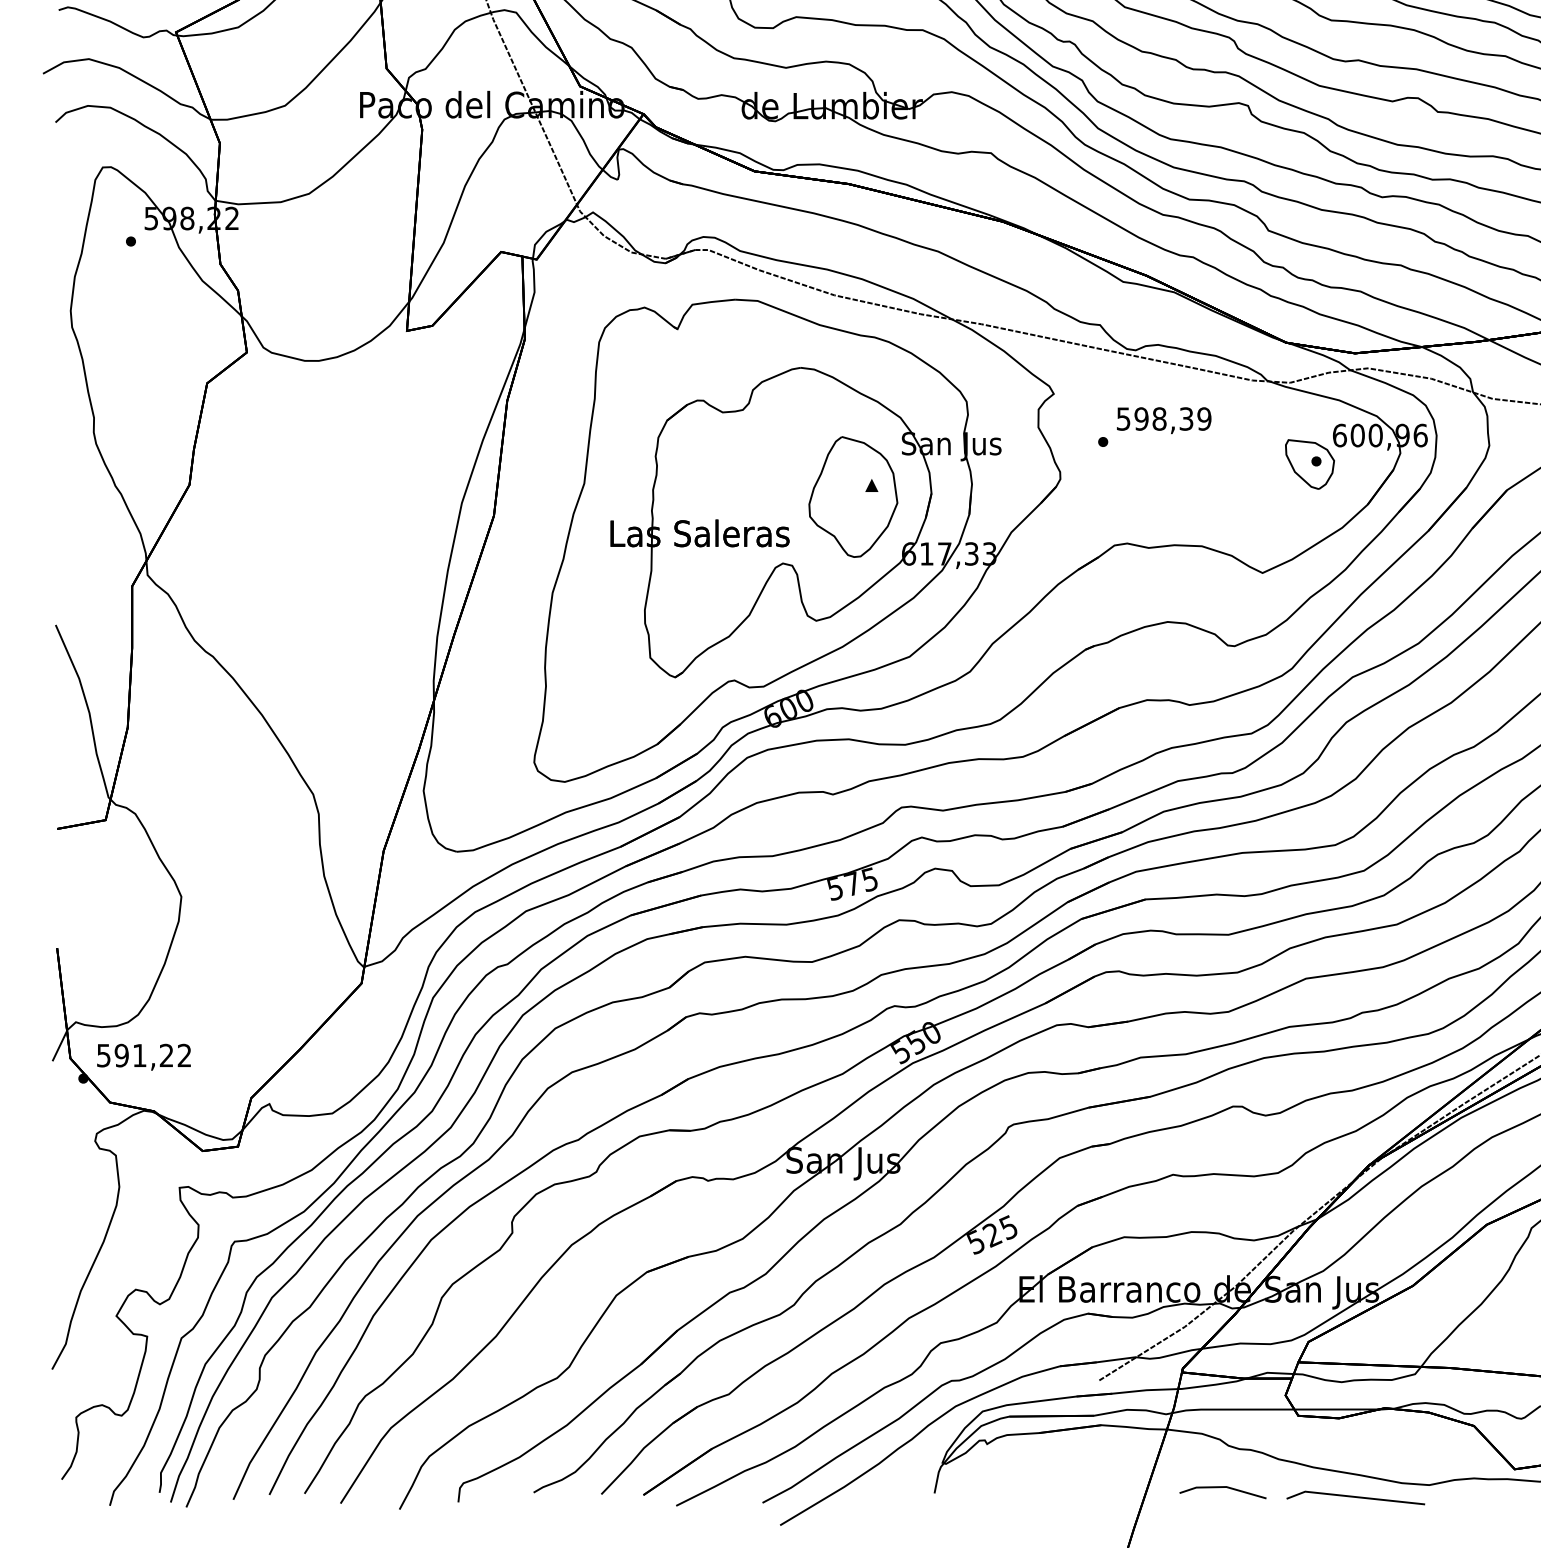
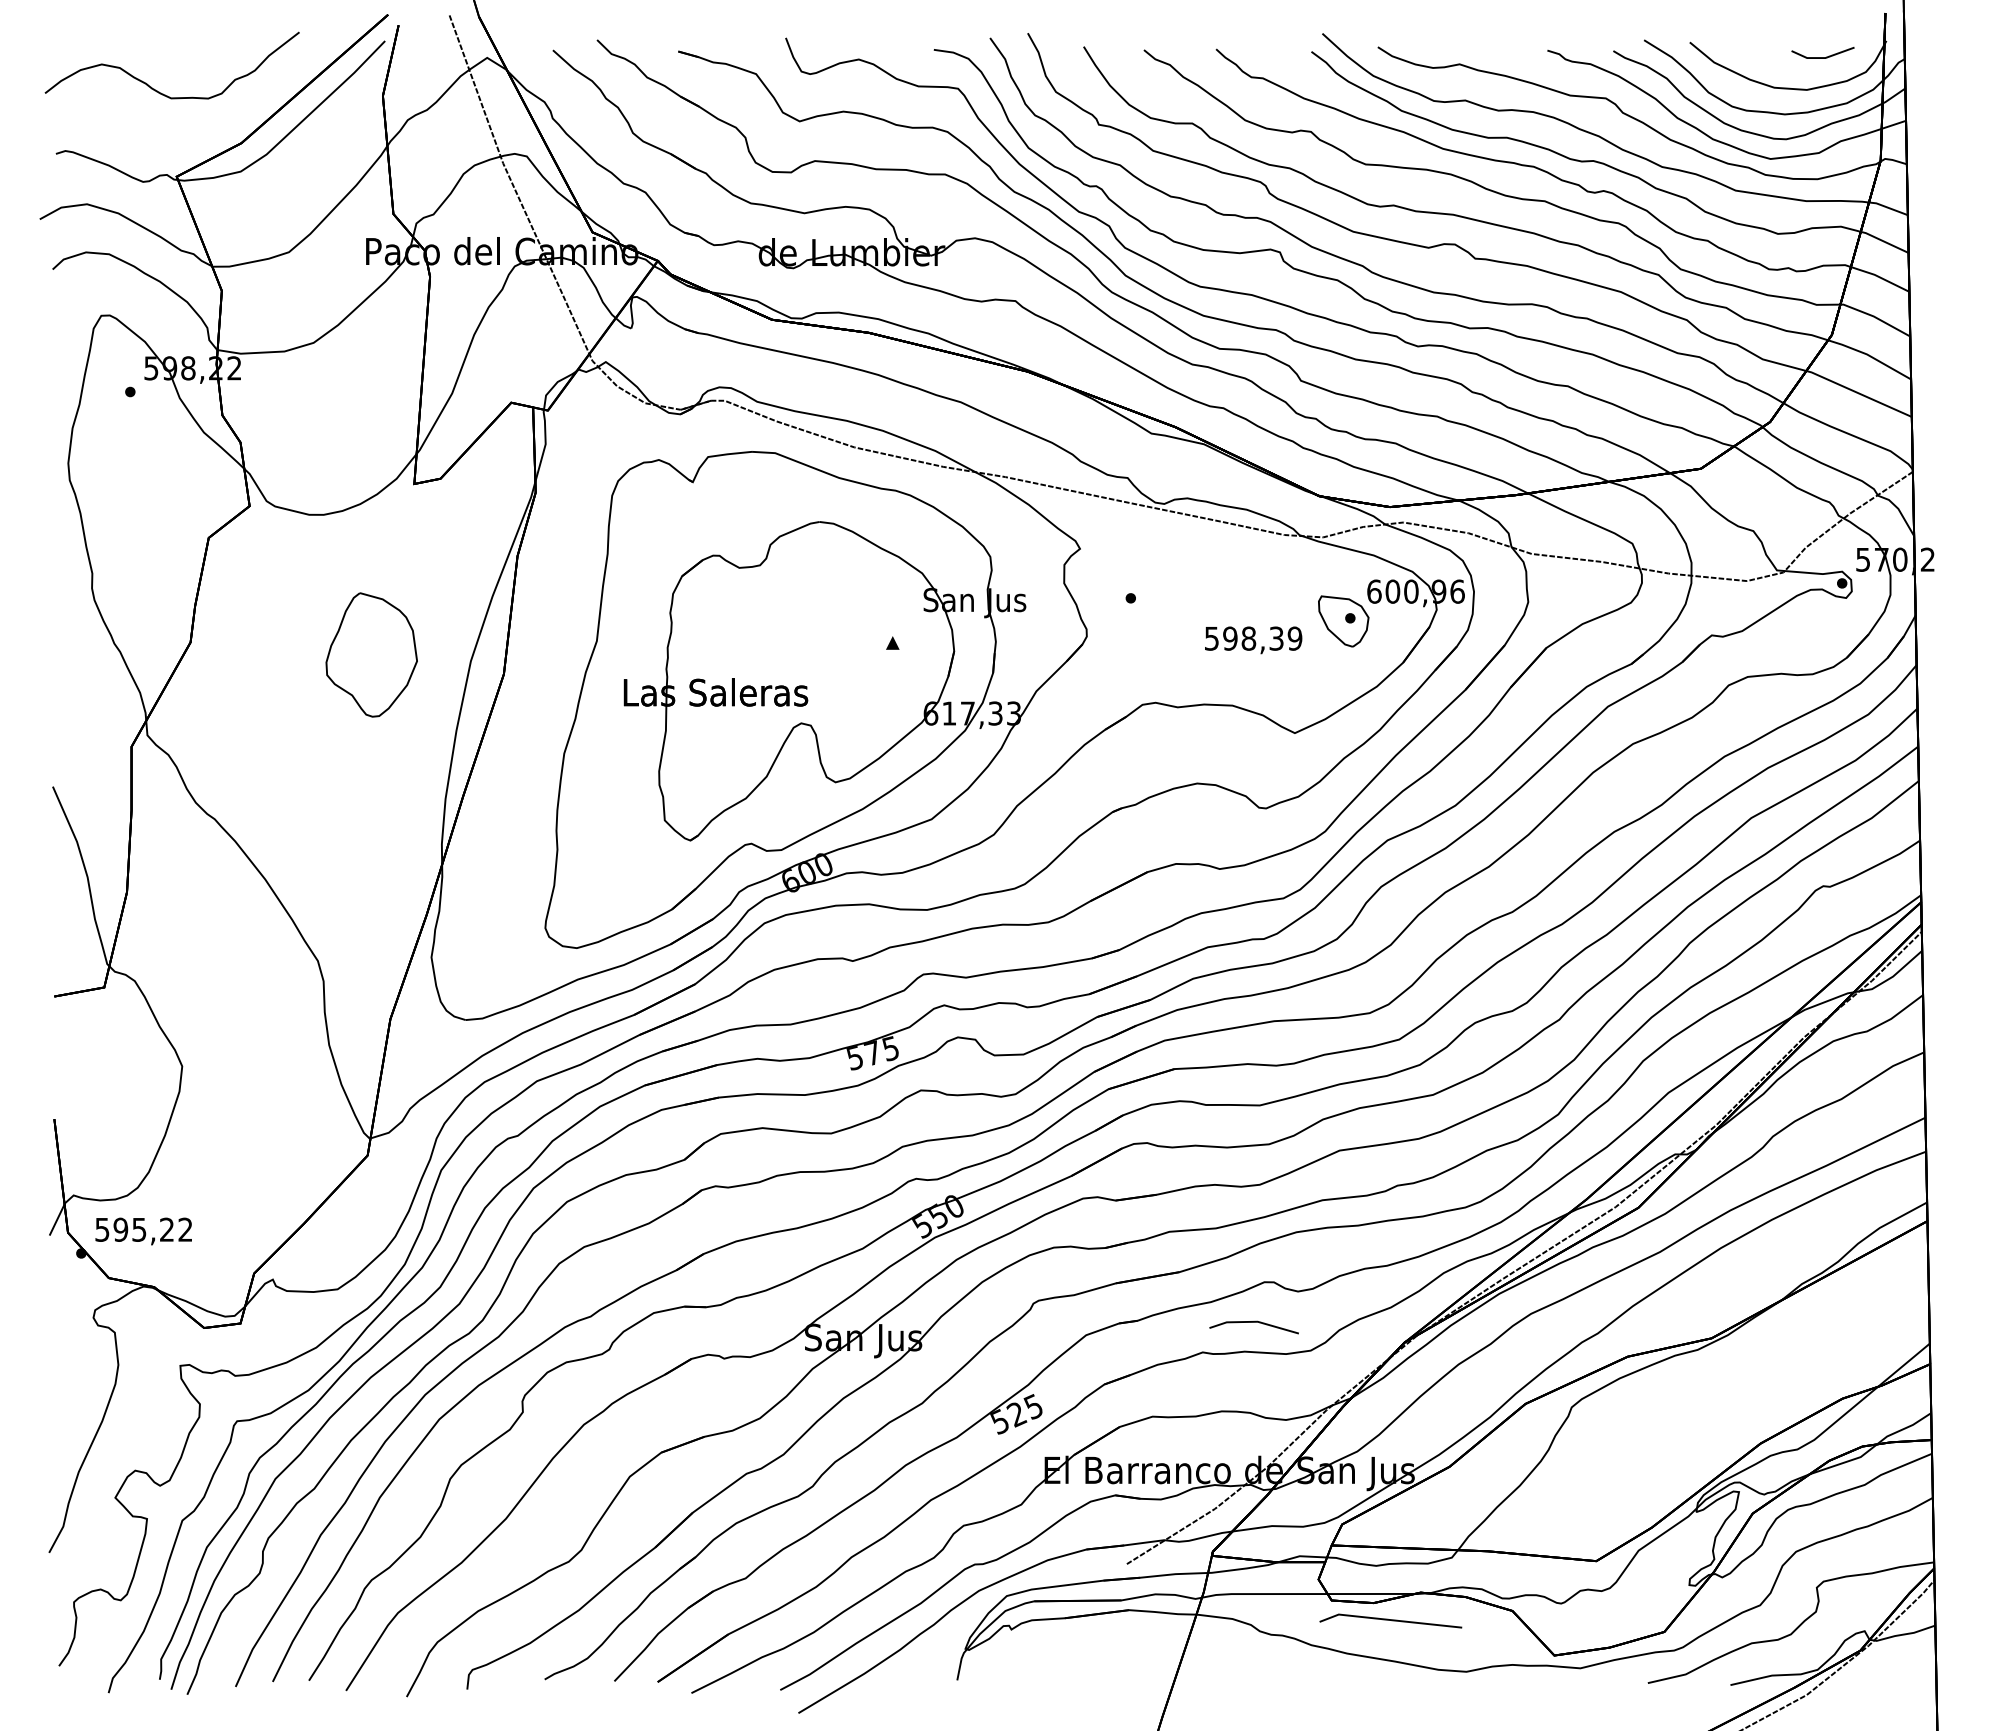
text: (1164, 420) -> (1253, 640), moved
part: (853, 496) -> (371, 654), moved
text: (139, 1055) -> (139, 1229), 591,22 -> 595,22
line: (1222, 1487) -> (1253, 1322), moved
line: (1355, 1497) -> (1390, 1620), moved

